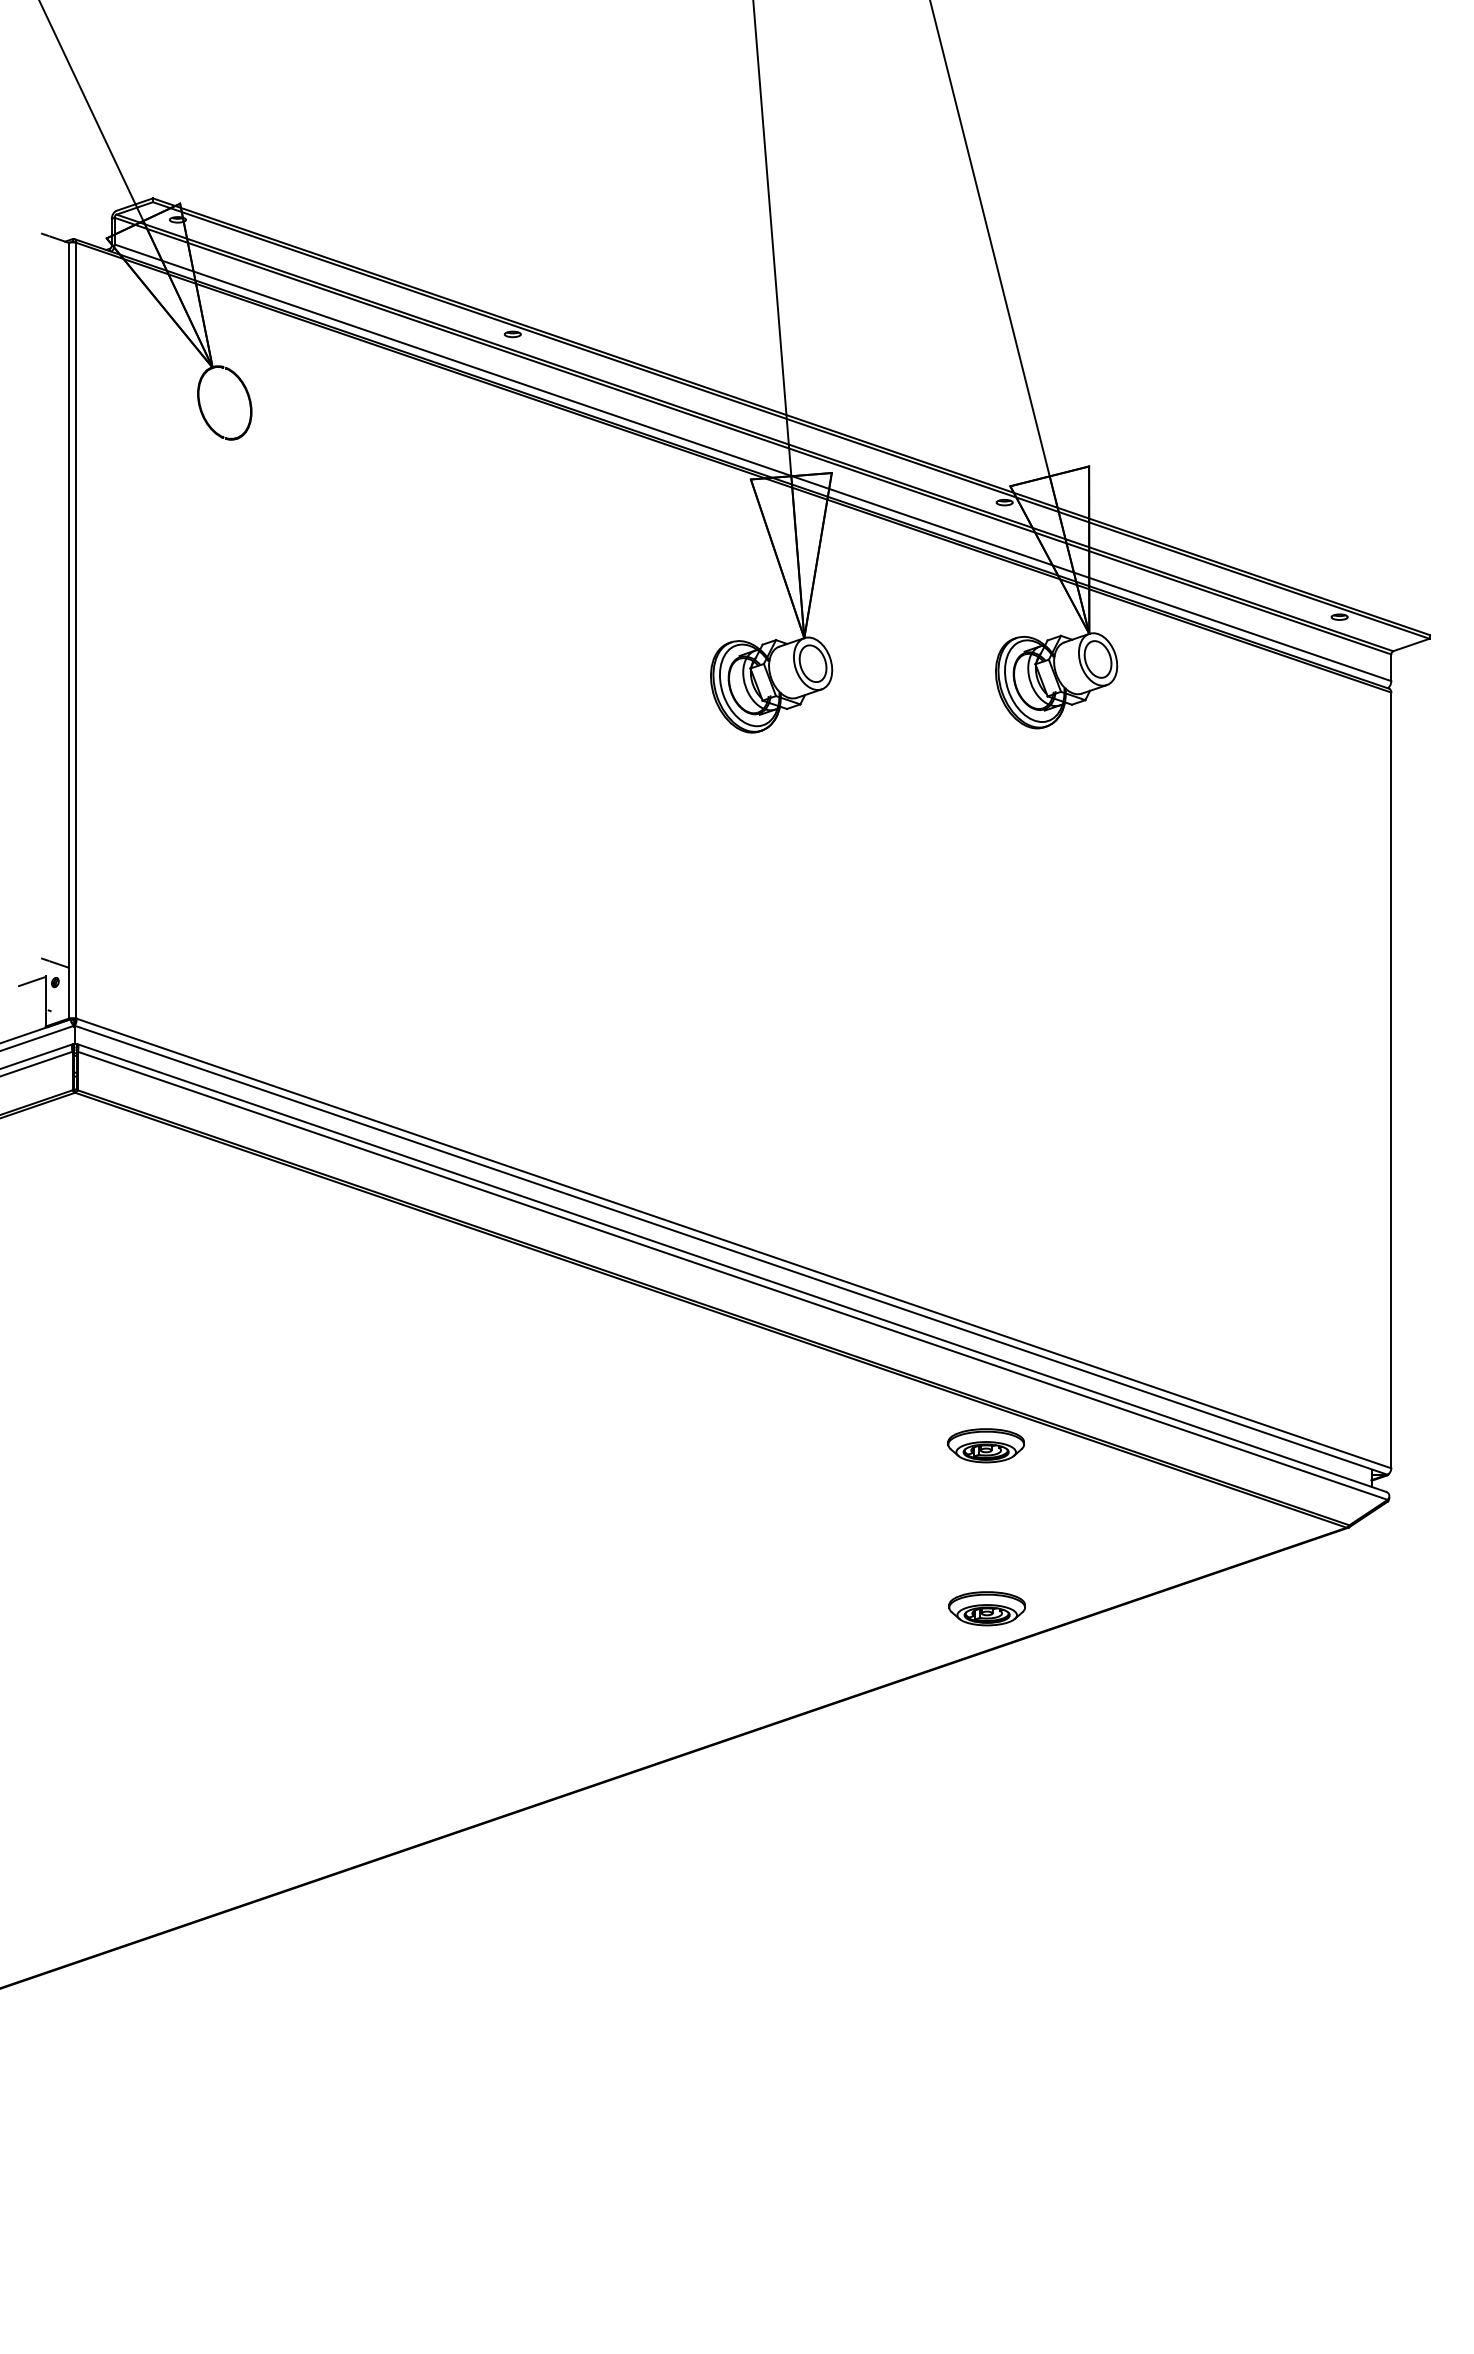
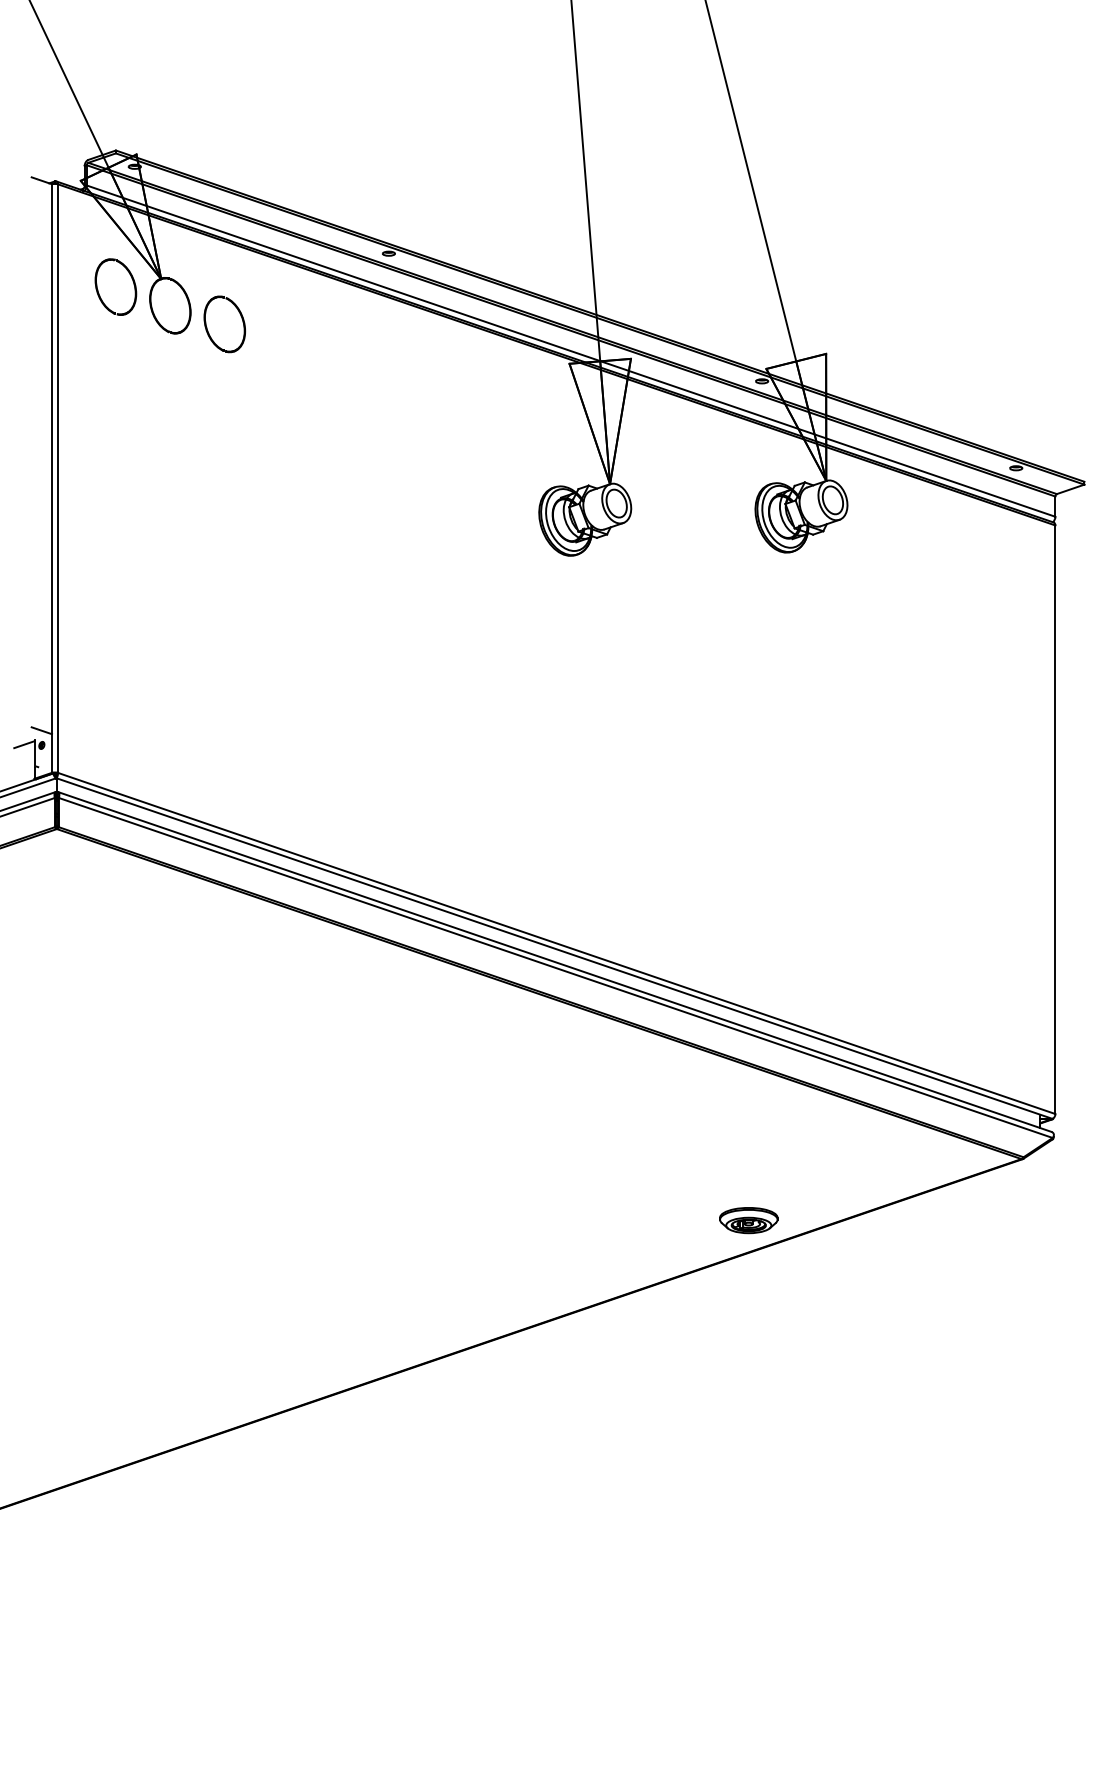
part: (130, 384) -> (98, 291), added
part: (296, 427) -> (224, 324), added
part: (985, 1445) -> (747, 1096), removed

